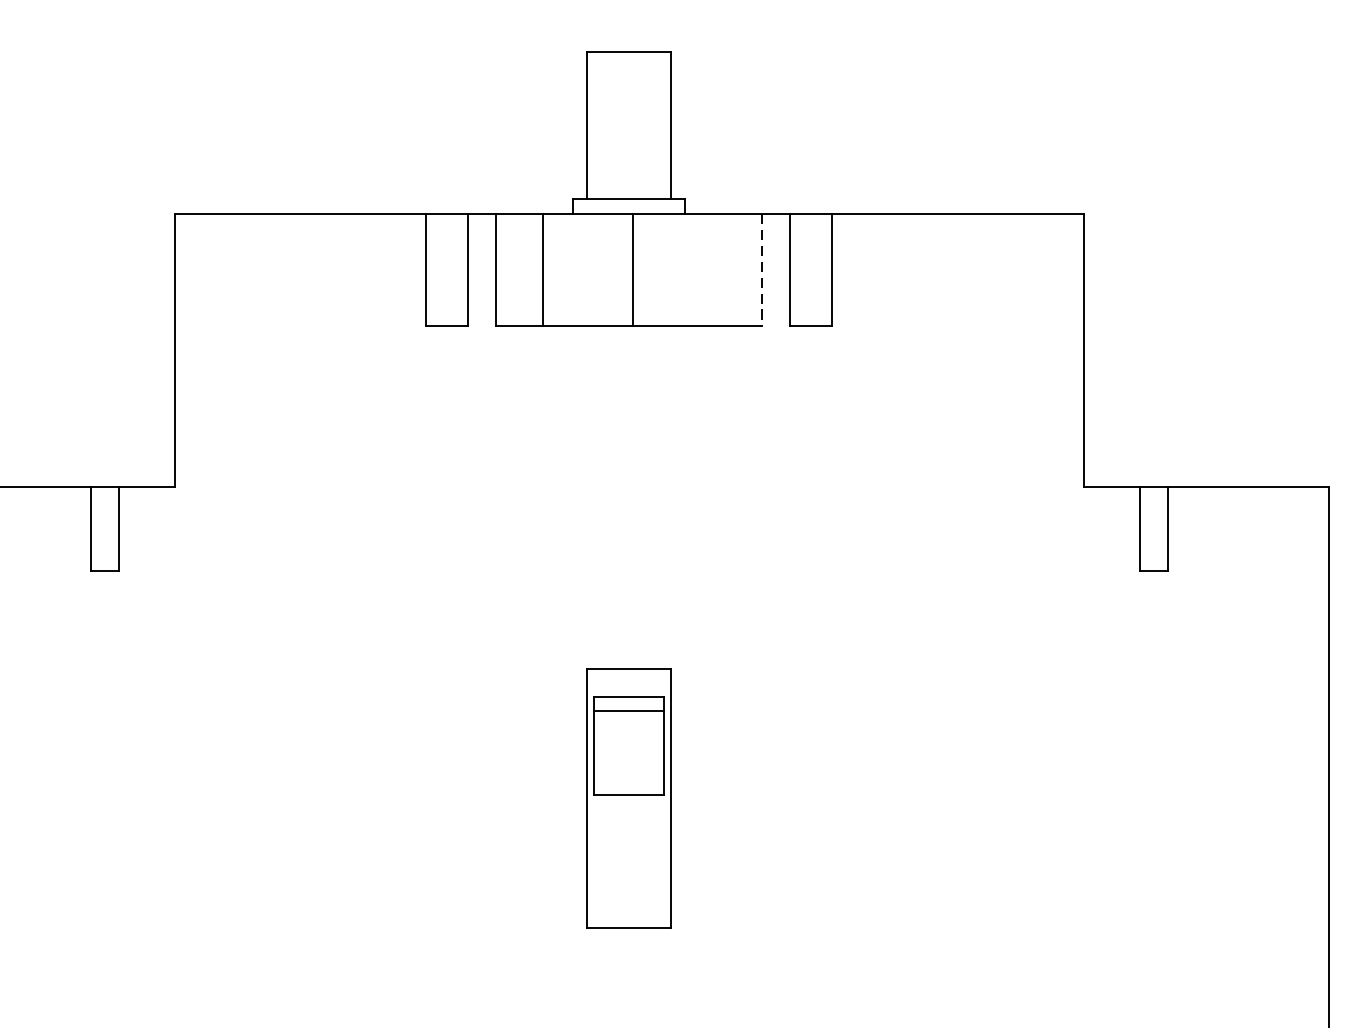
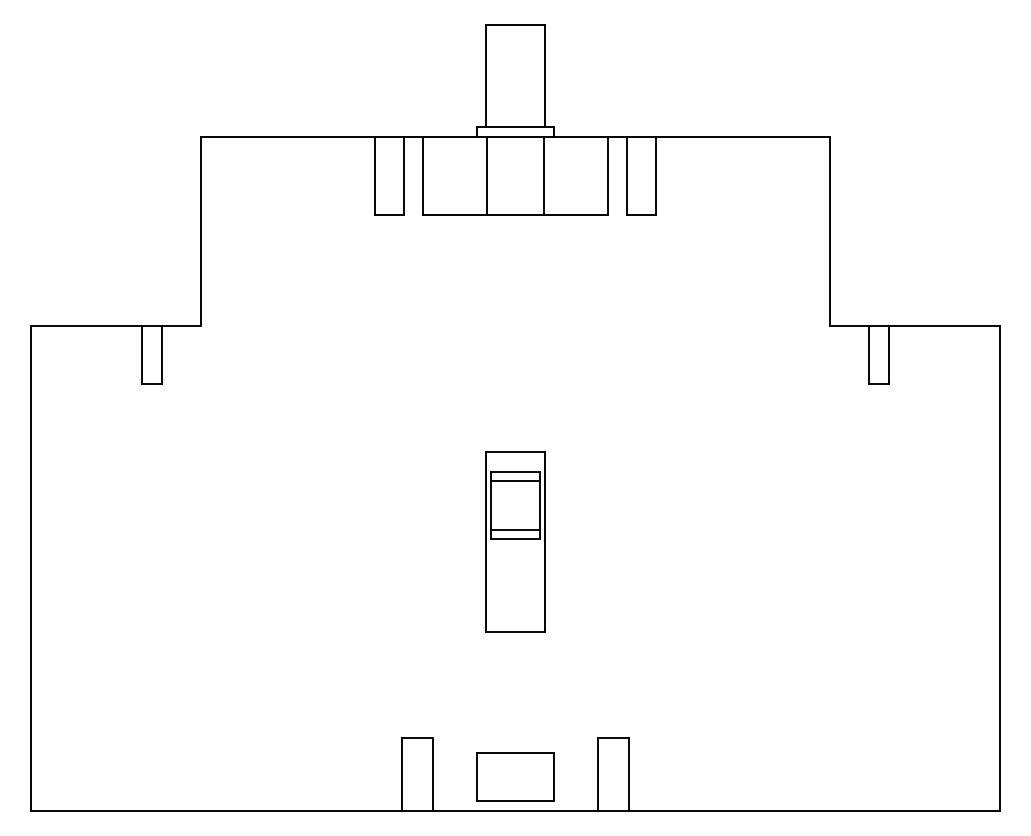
line: (542, 269) -> (486, 175), moved
line: (633, 269) -> (544, 175), moved
line: (762, 270) -> (607, 176), dashed -> solid
line: (629, 780) -> (515, 529), added

